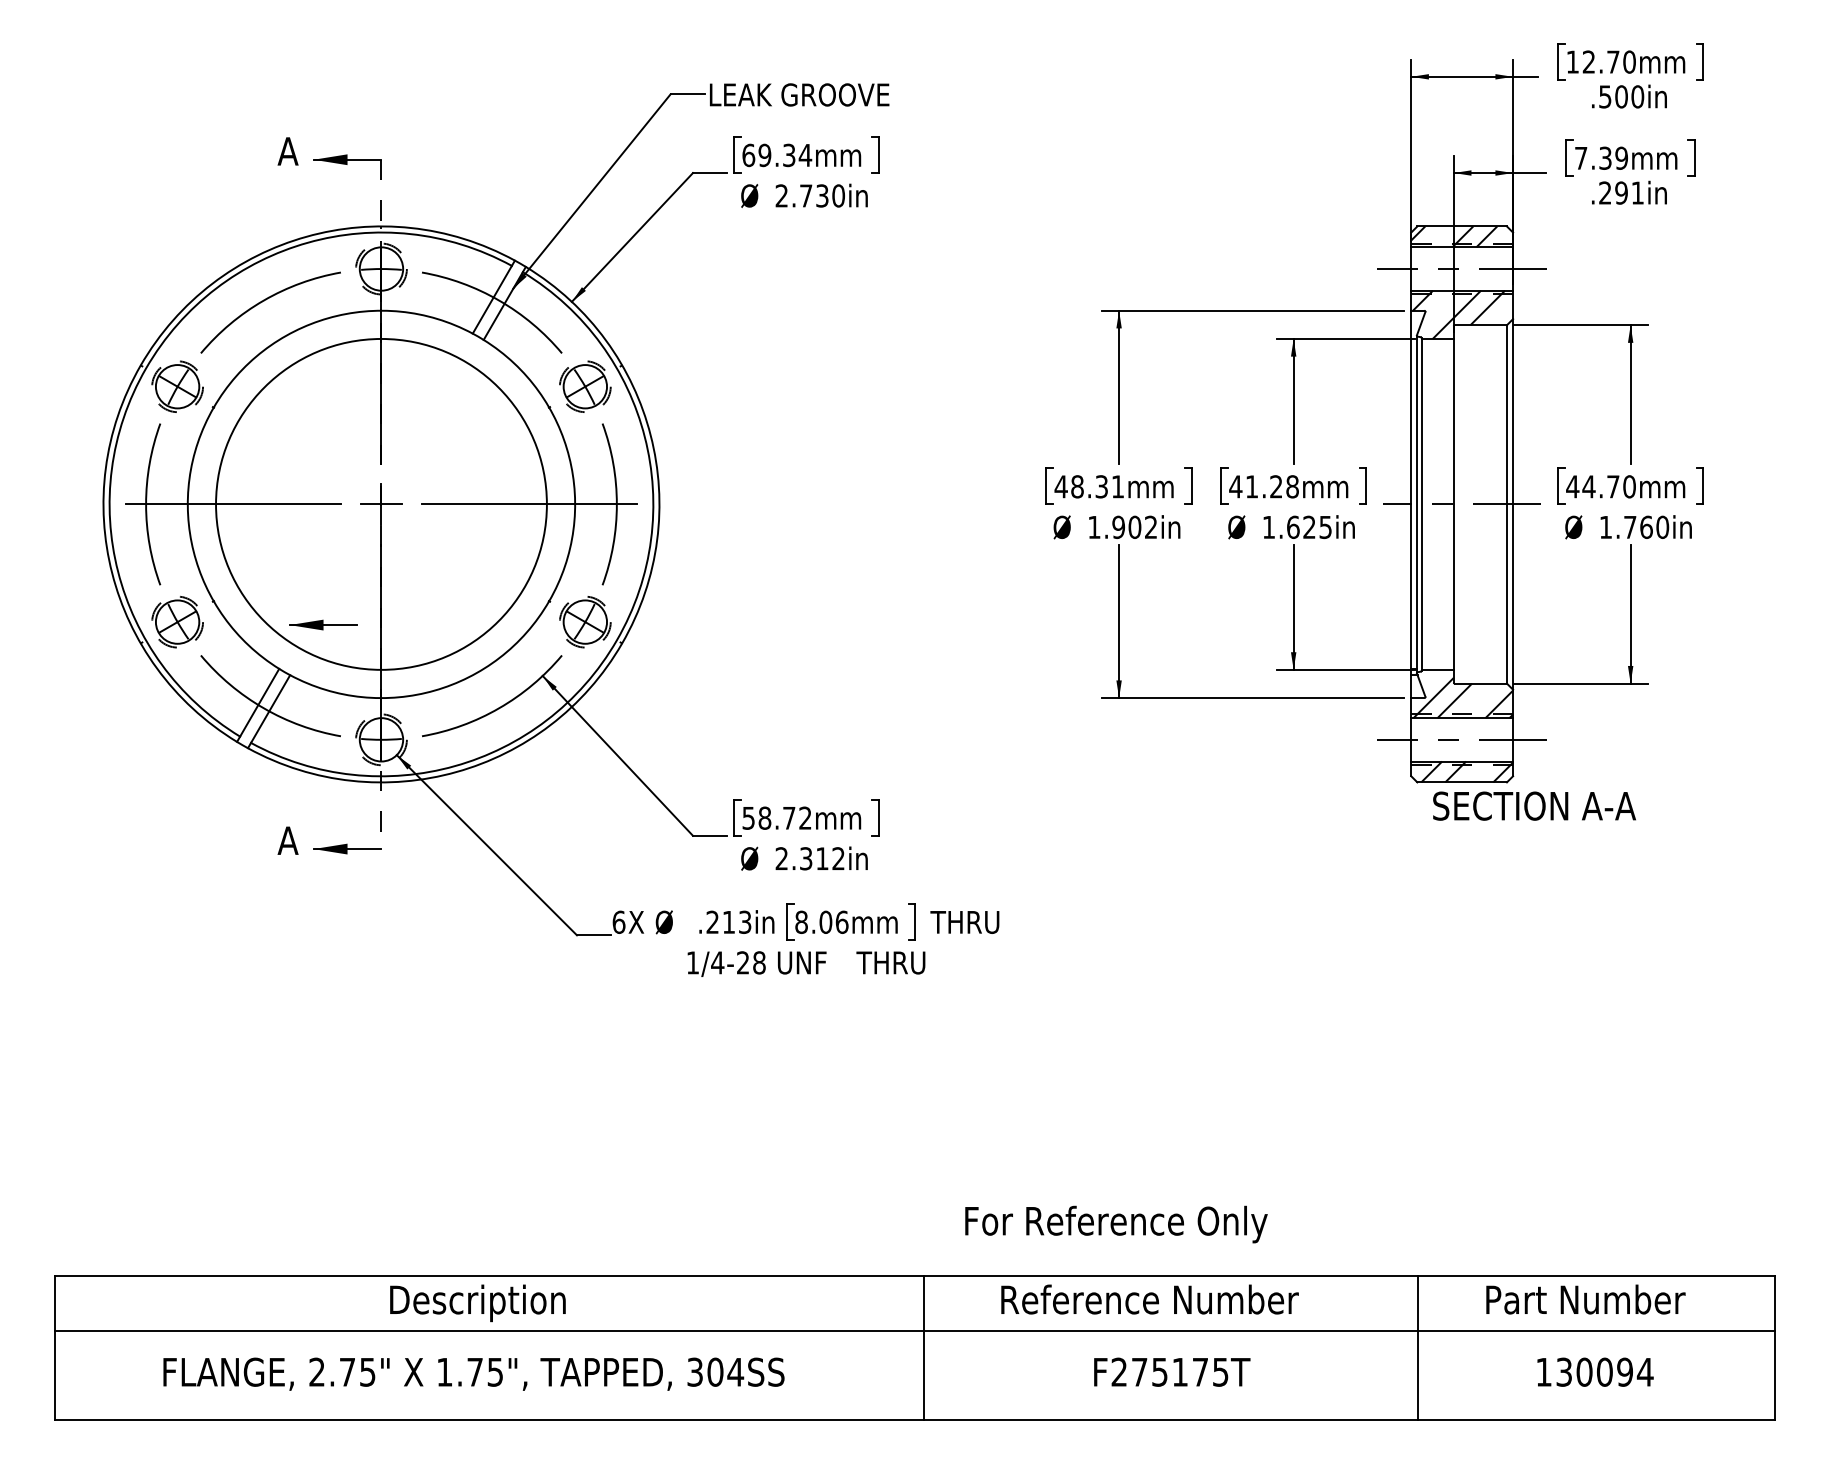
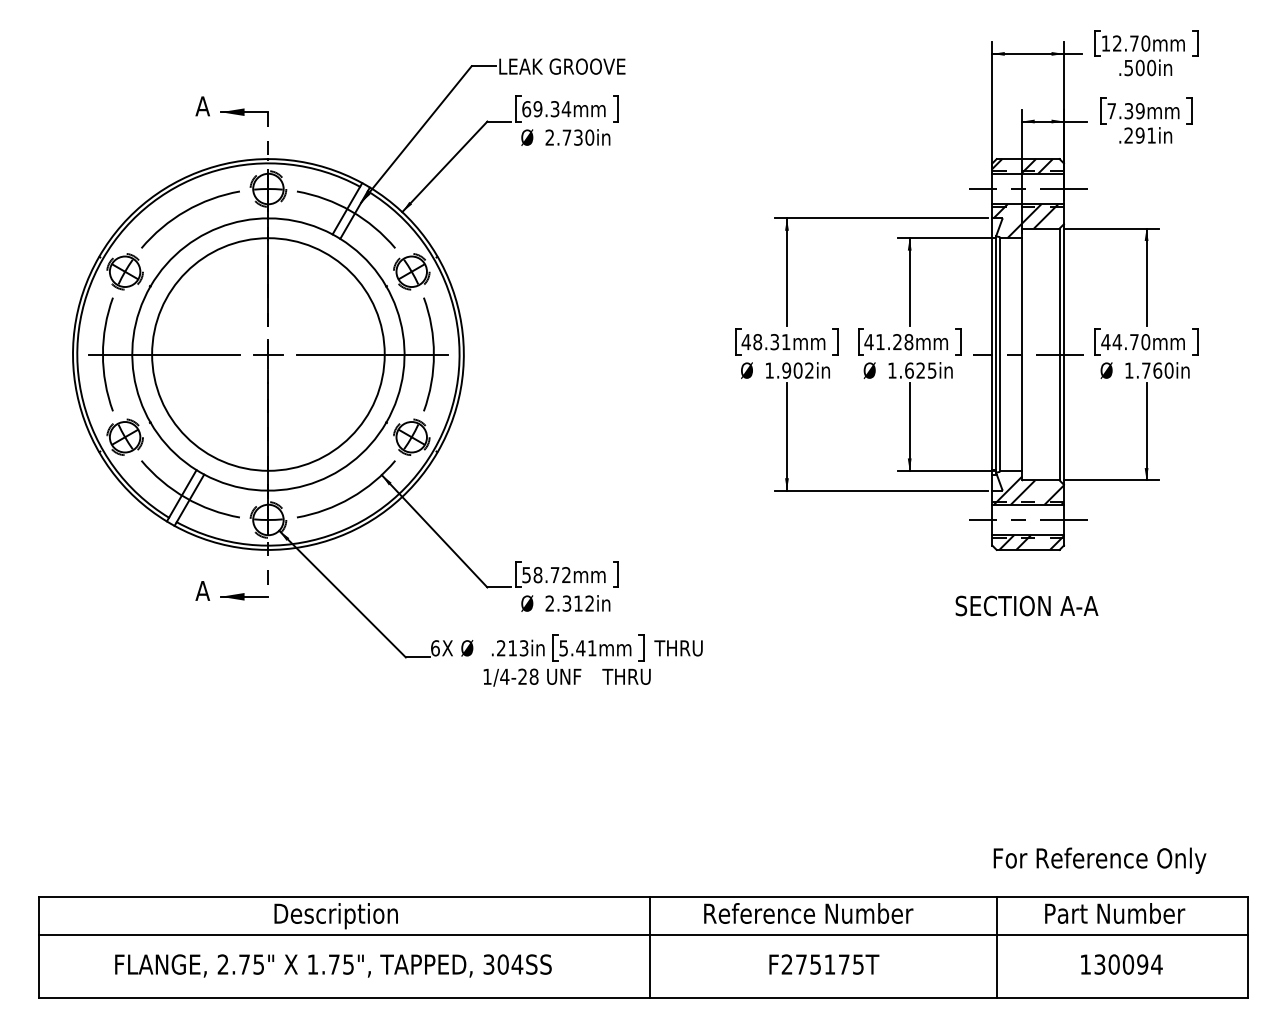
part: (323, 624) -> (227, 438), removed
text: (1534, 805) -> (1026, 605), moved
text: (821, 921) -> (577, 647), 8.06mm -> 5.41mm
text: (1116, 1224) -> (1100, 860), moved

